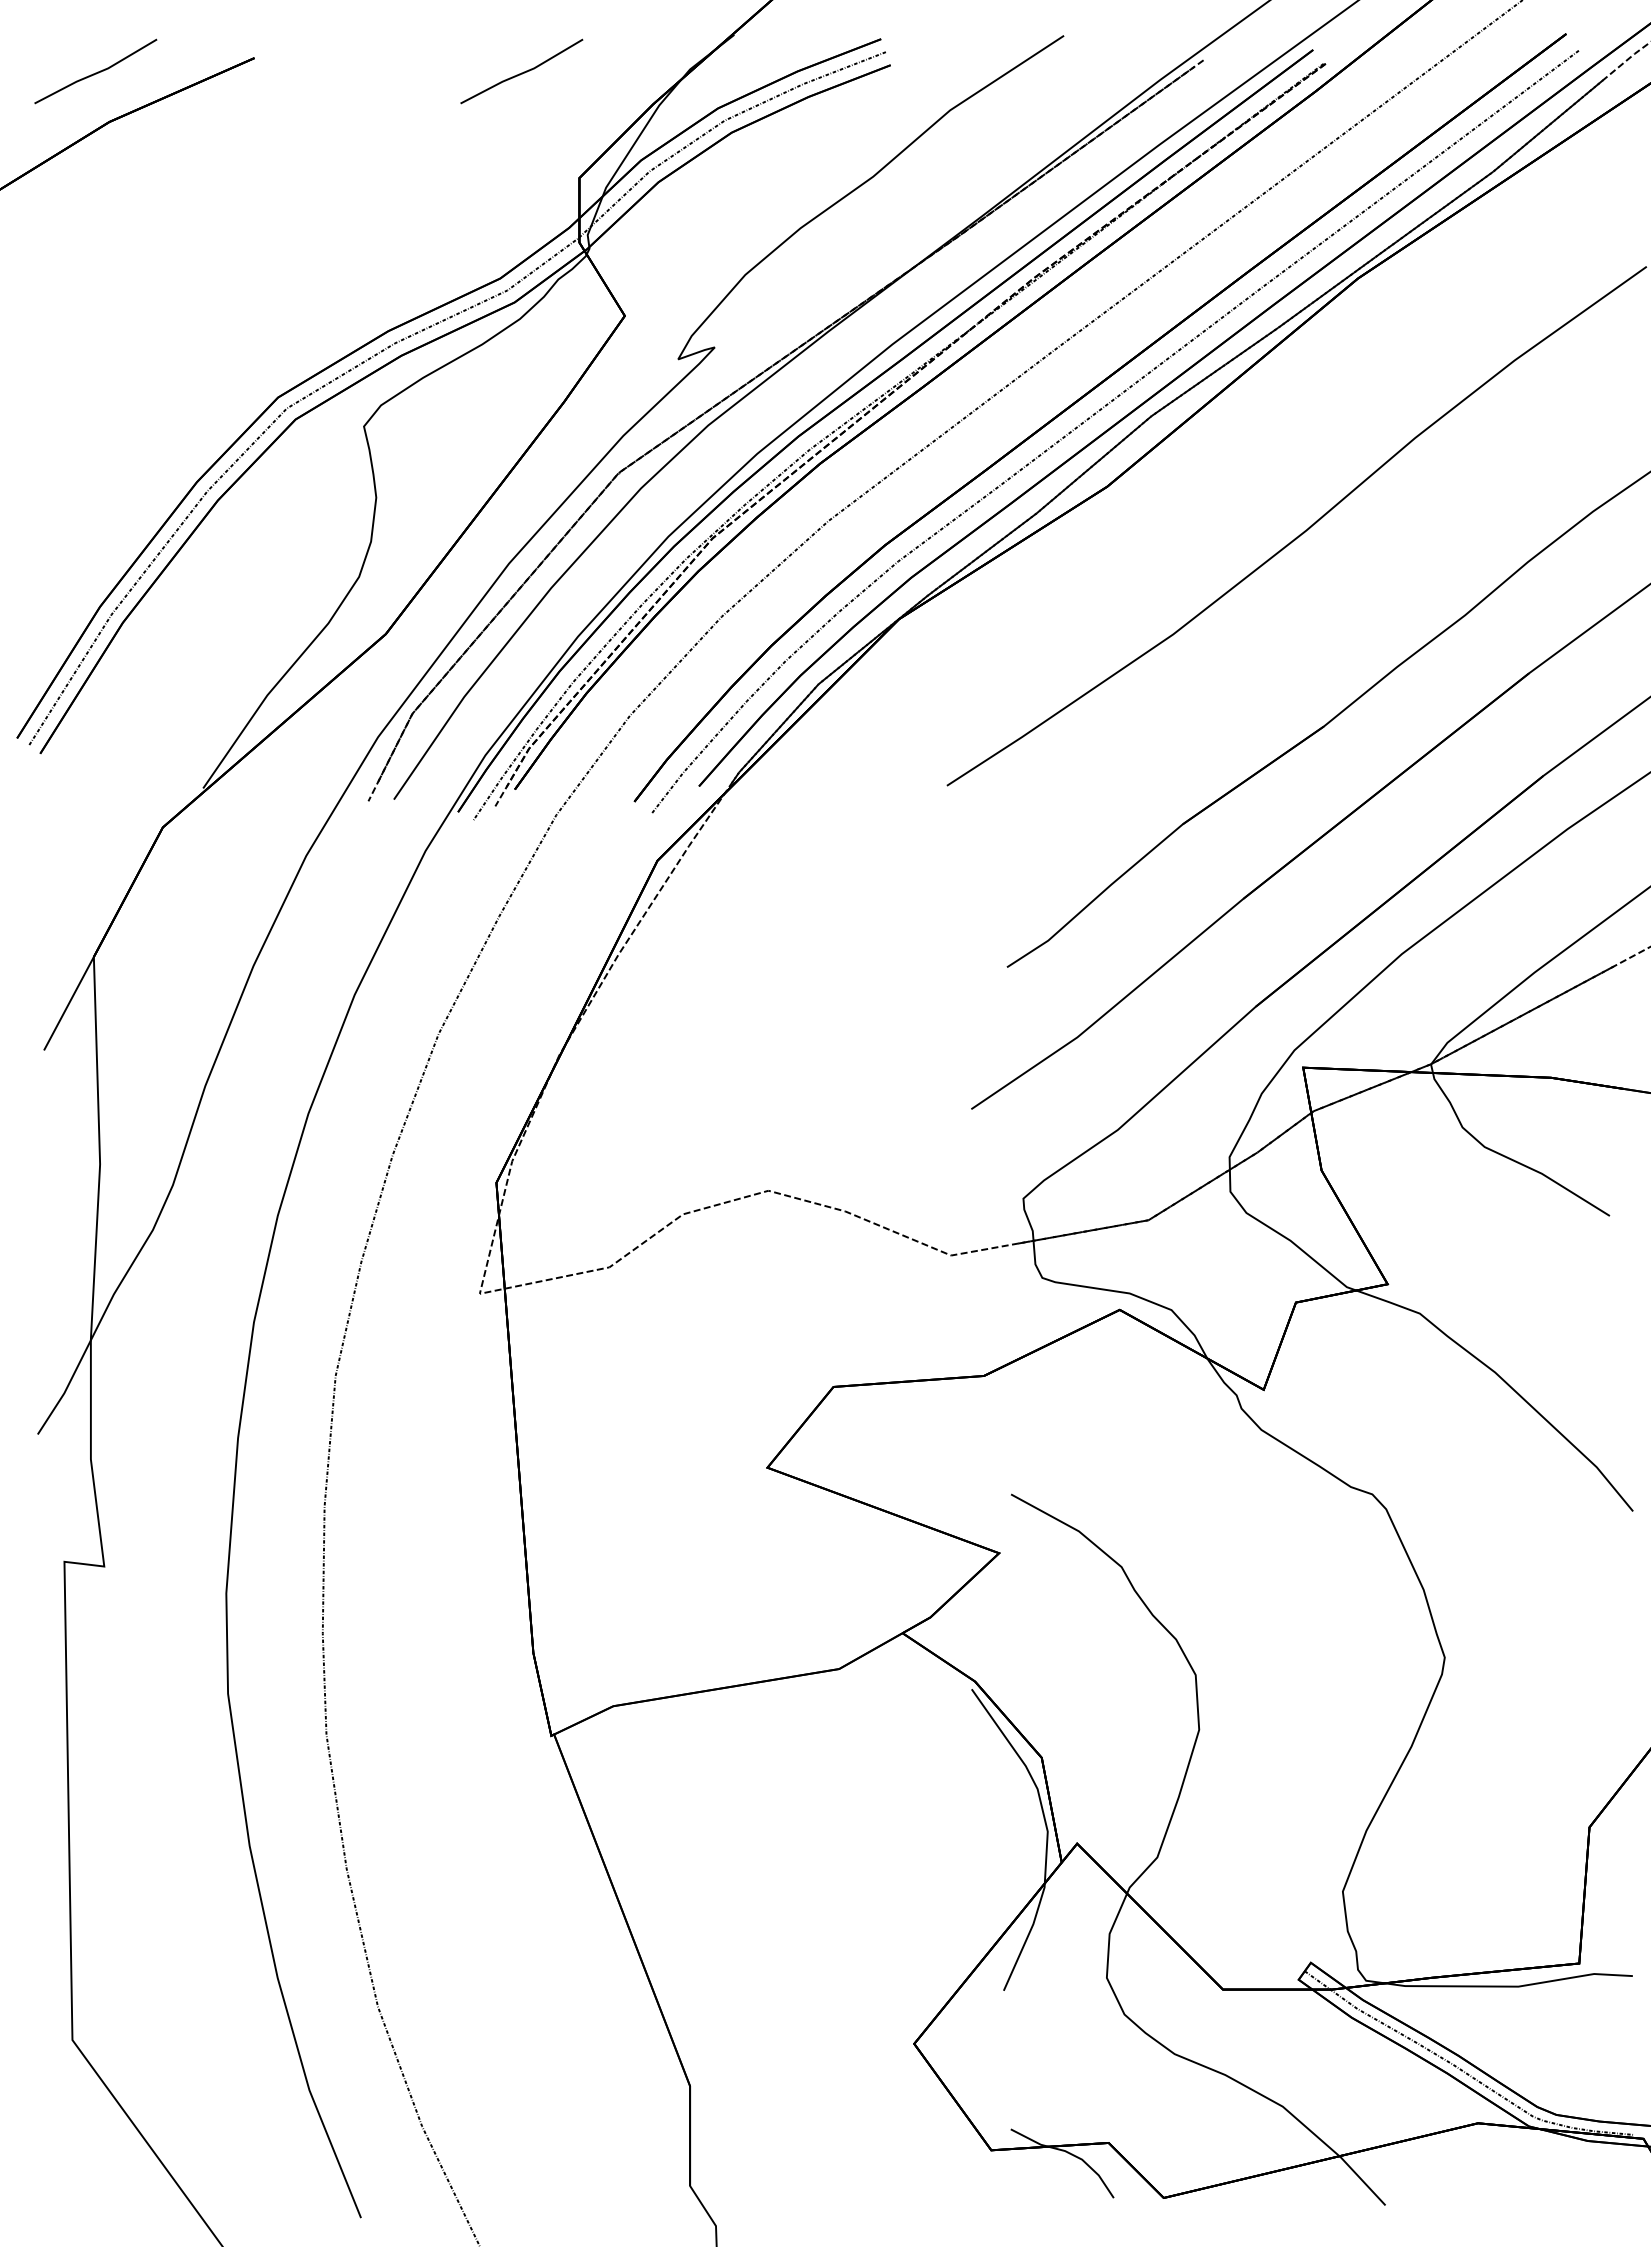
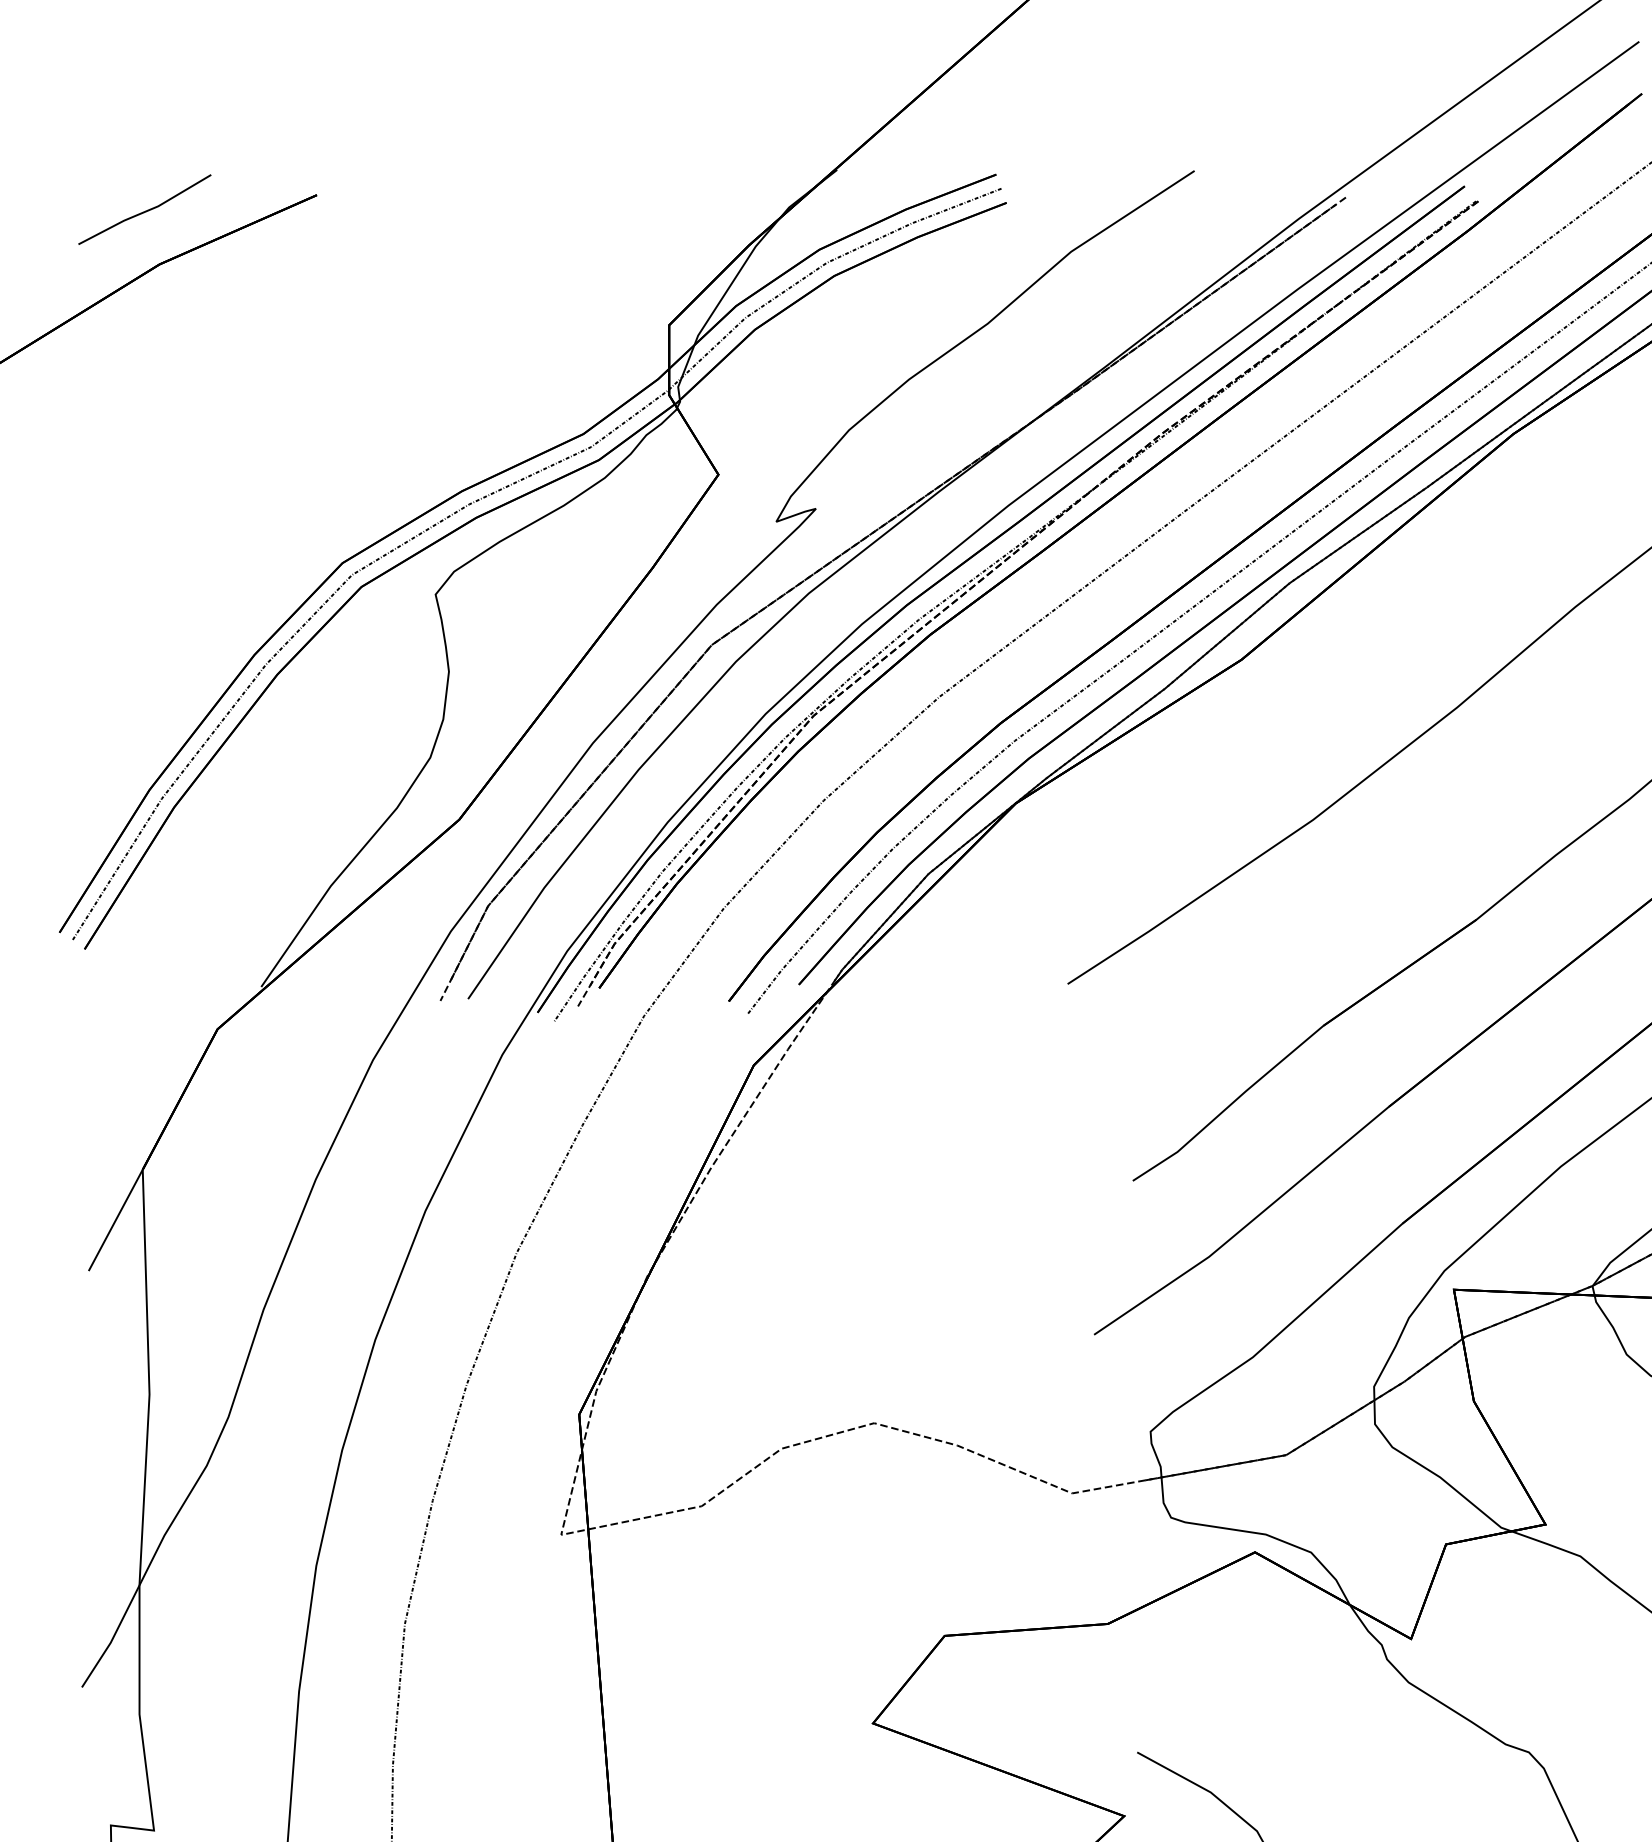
part: (521, 71) -> (606, 209), removed

